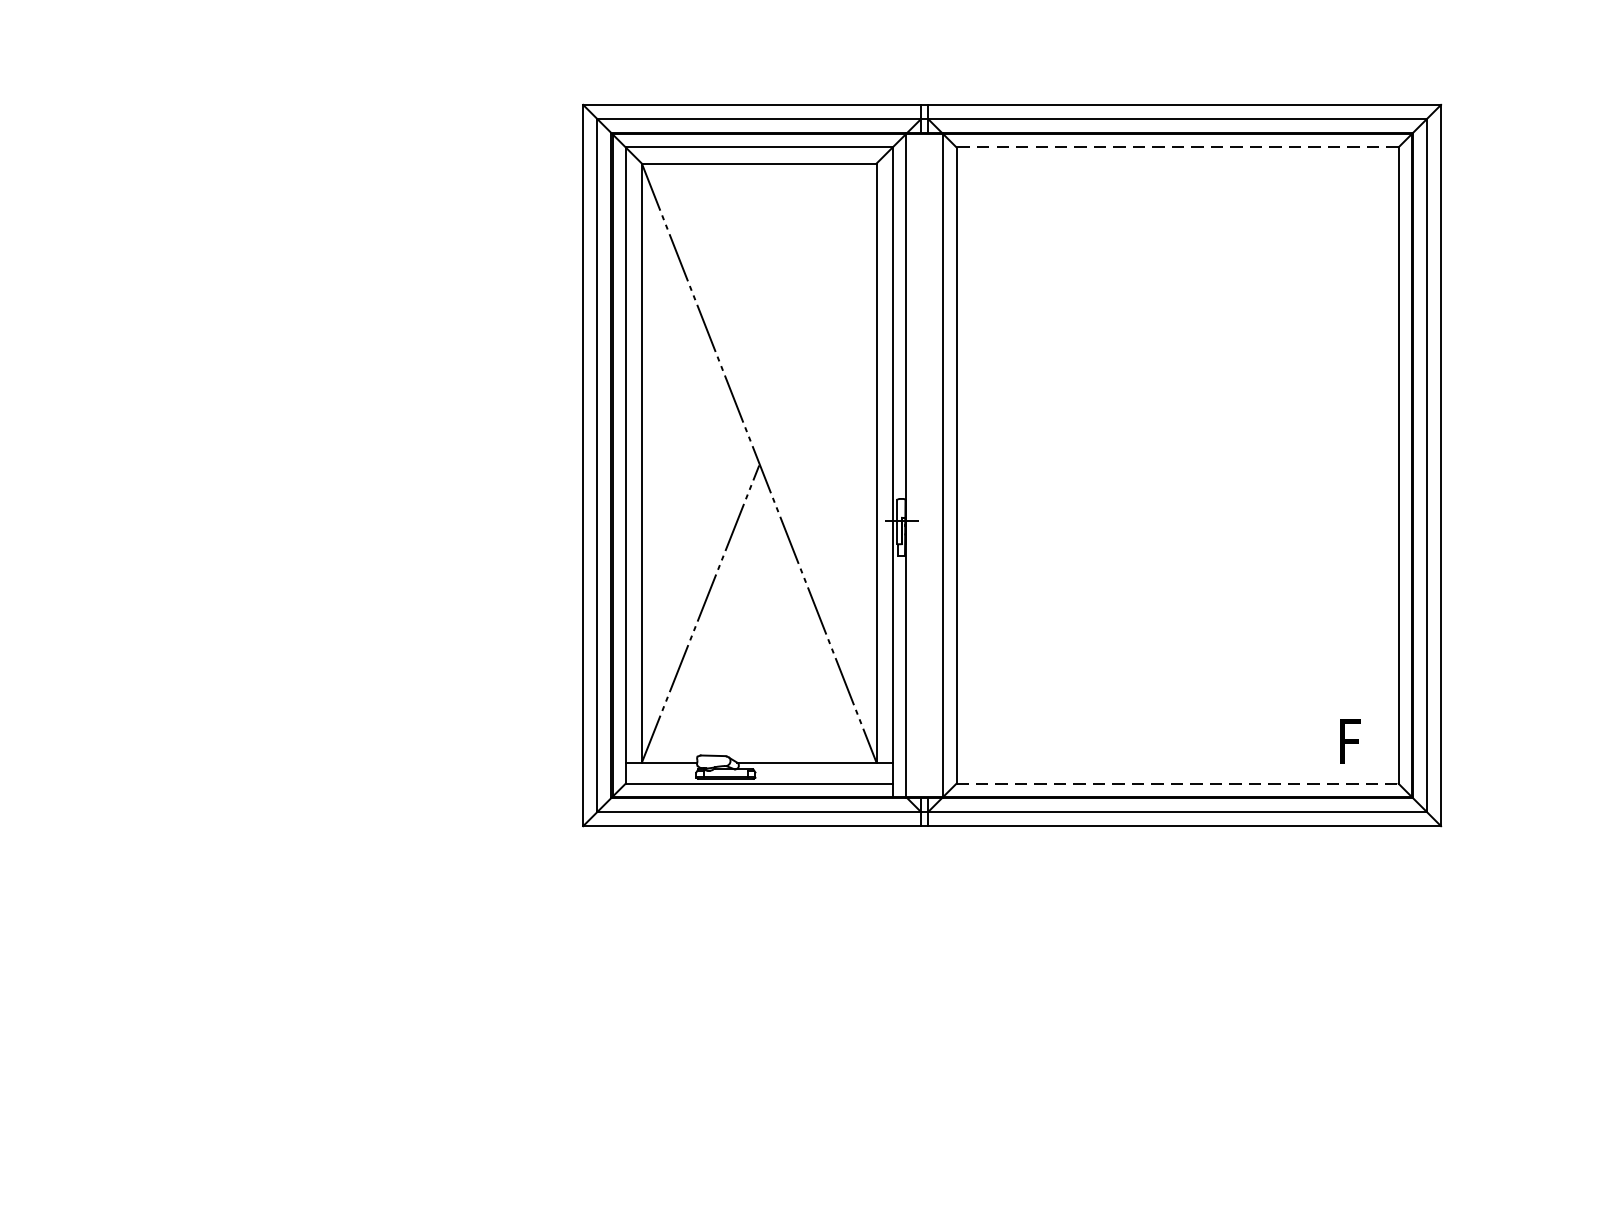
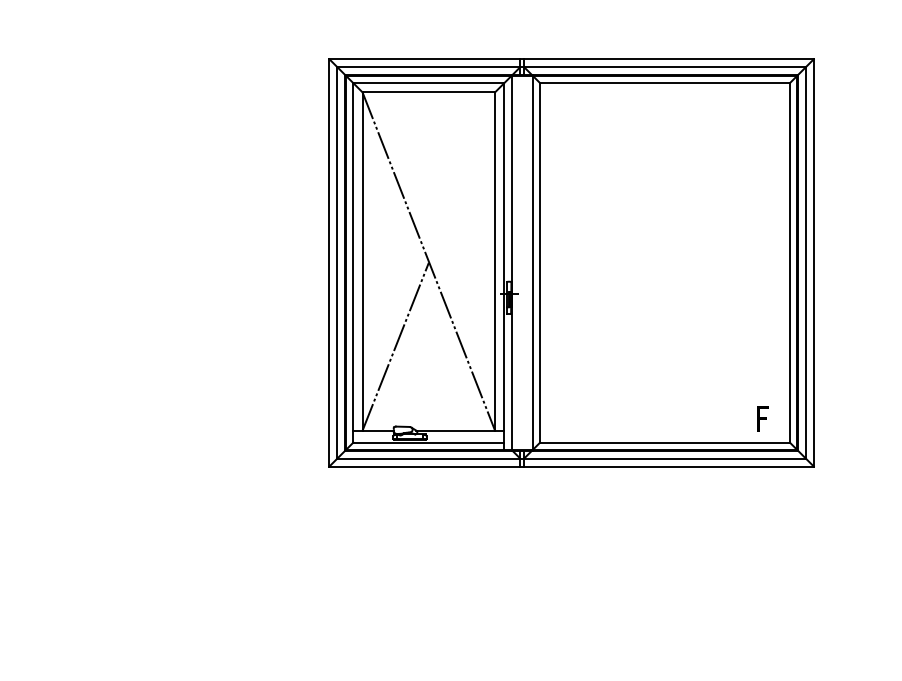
line: (1178, 147) -> (665, 83), dashed -> solid
line: (1178, 783) -> (665, 442), dashed -> solid

